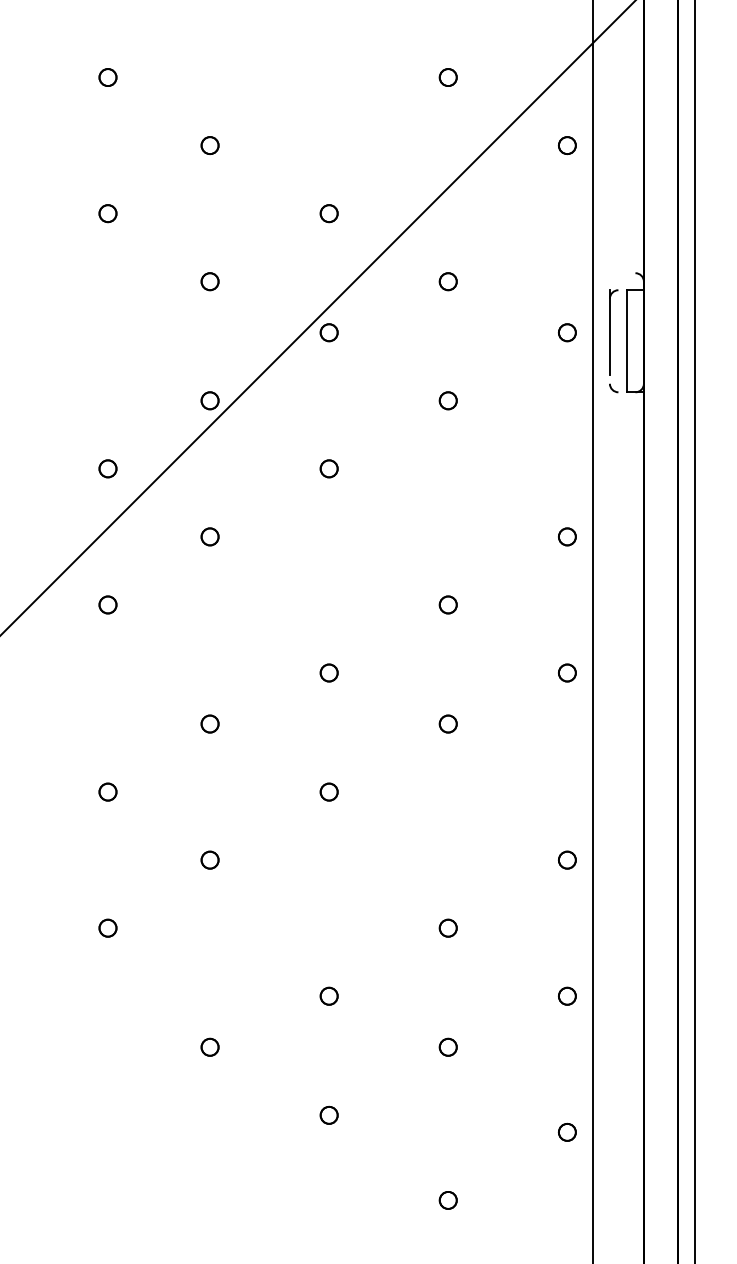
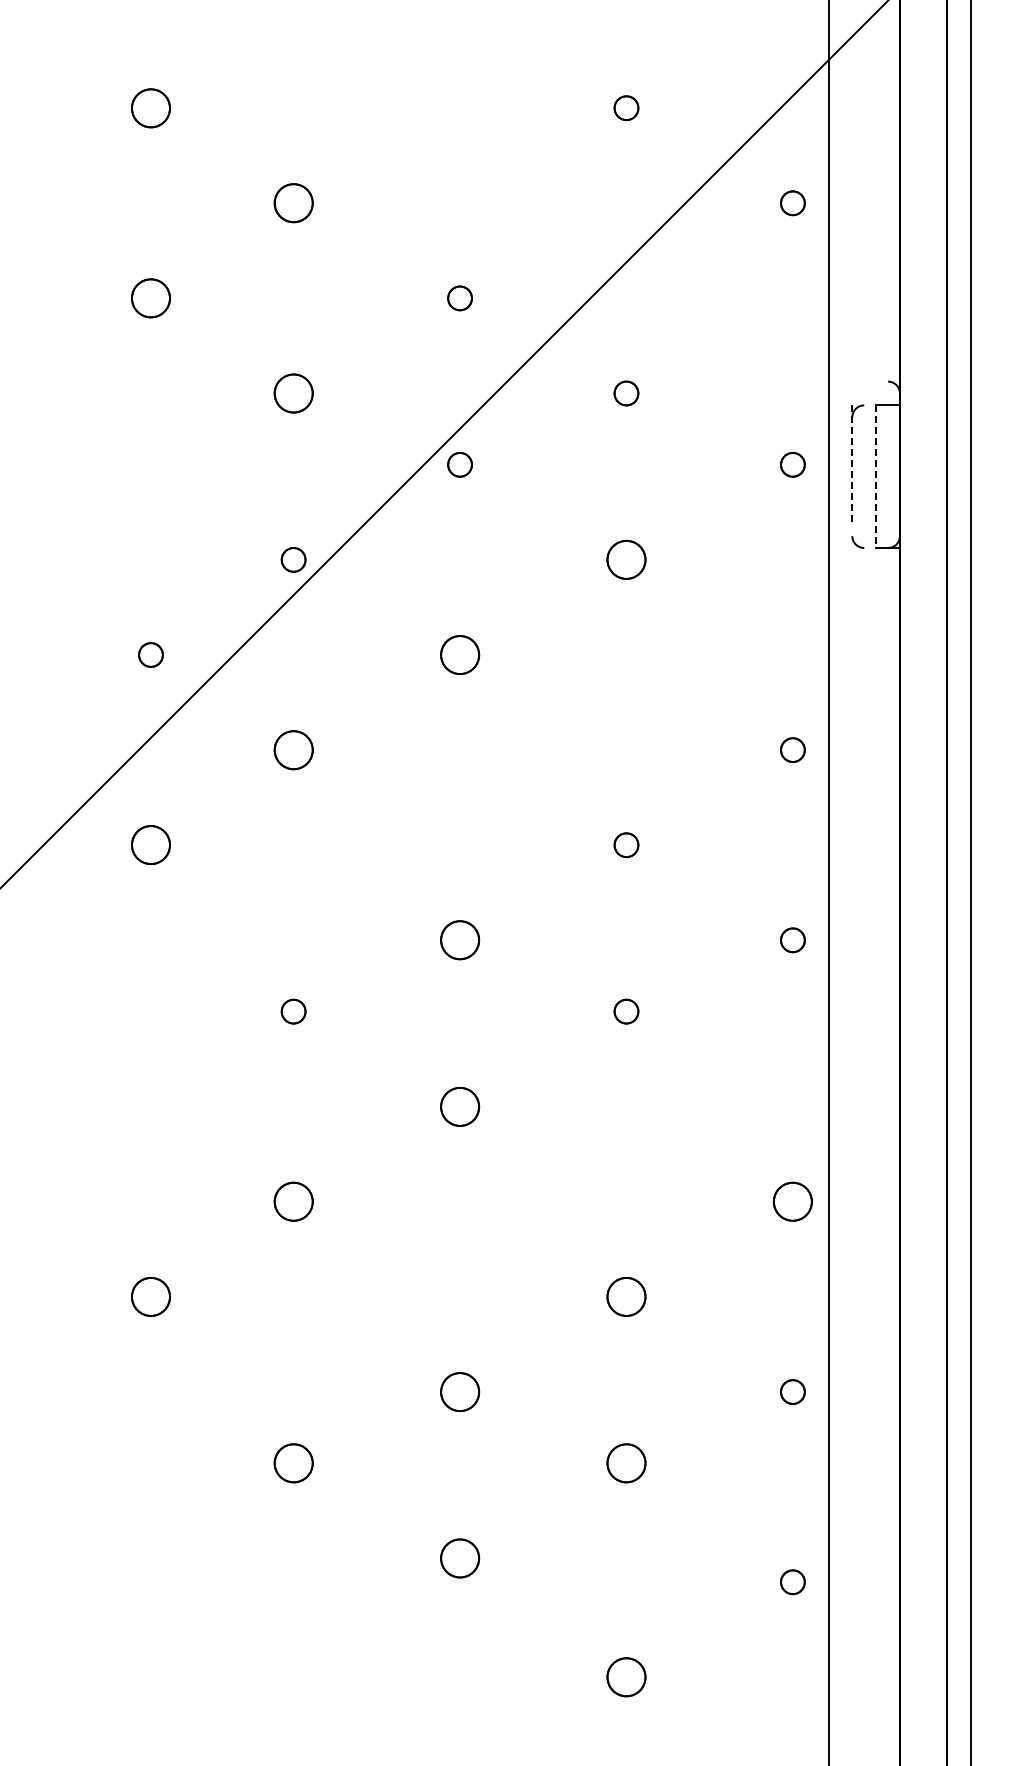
part: (107, 77) -> (150, 107), size x1.6
part: (209, 145) -> (293, 203), size x1.6
part: (107, 213) -> (150, 298), size x1.6
part: (209, 281) -> (293, 393), size x1.6
line: (610, 333) -> (852, 465), solid -> dashed
line: (627, 341) -> (876, 477), solid -> dashed
part: (448, 400) -> (626, 559), size x1.6
part: (328, 468) -> (459, 654), size x1.6
part: (209, 536) -> (293, 749), size x1.6
part: (107, 605) -> (150, 845), size x1.6
part: (328, 673) -> (459, 940), size x1.6
part: (107, 791) -> (150, 1106), removed
part: (328, 791) -> (459, 1106), size x1.6
part: (209, 859) -> (293, 1201), size x1.6
part: (567, 859) -> (792, 1201), size x1.6
part: (107, 927) -> (150, 1296), size x1.6
part: (448, 927) -> (626, 1296), size x1.6
part: (328, 995) -> (459, 1391), size x1.6
part: (209, 1047) -> (293, 1463), size x1.6
part: (448, 1047) -> (626, 1463), size x1.6
part: (328, 1115) -> (459, 1558), size x1.6
part: (448, 1200) -> (626, 1677), size x1.6

